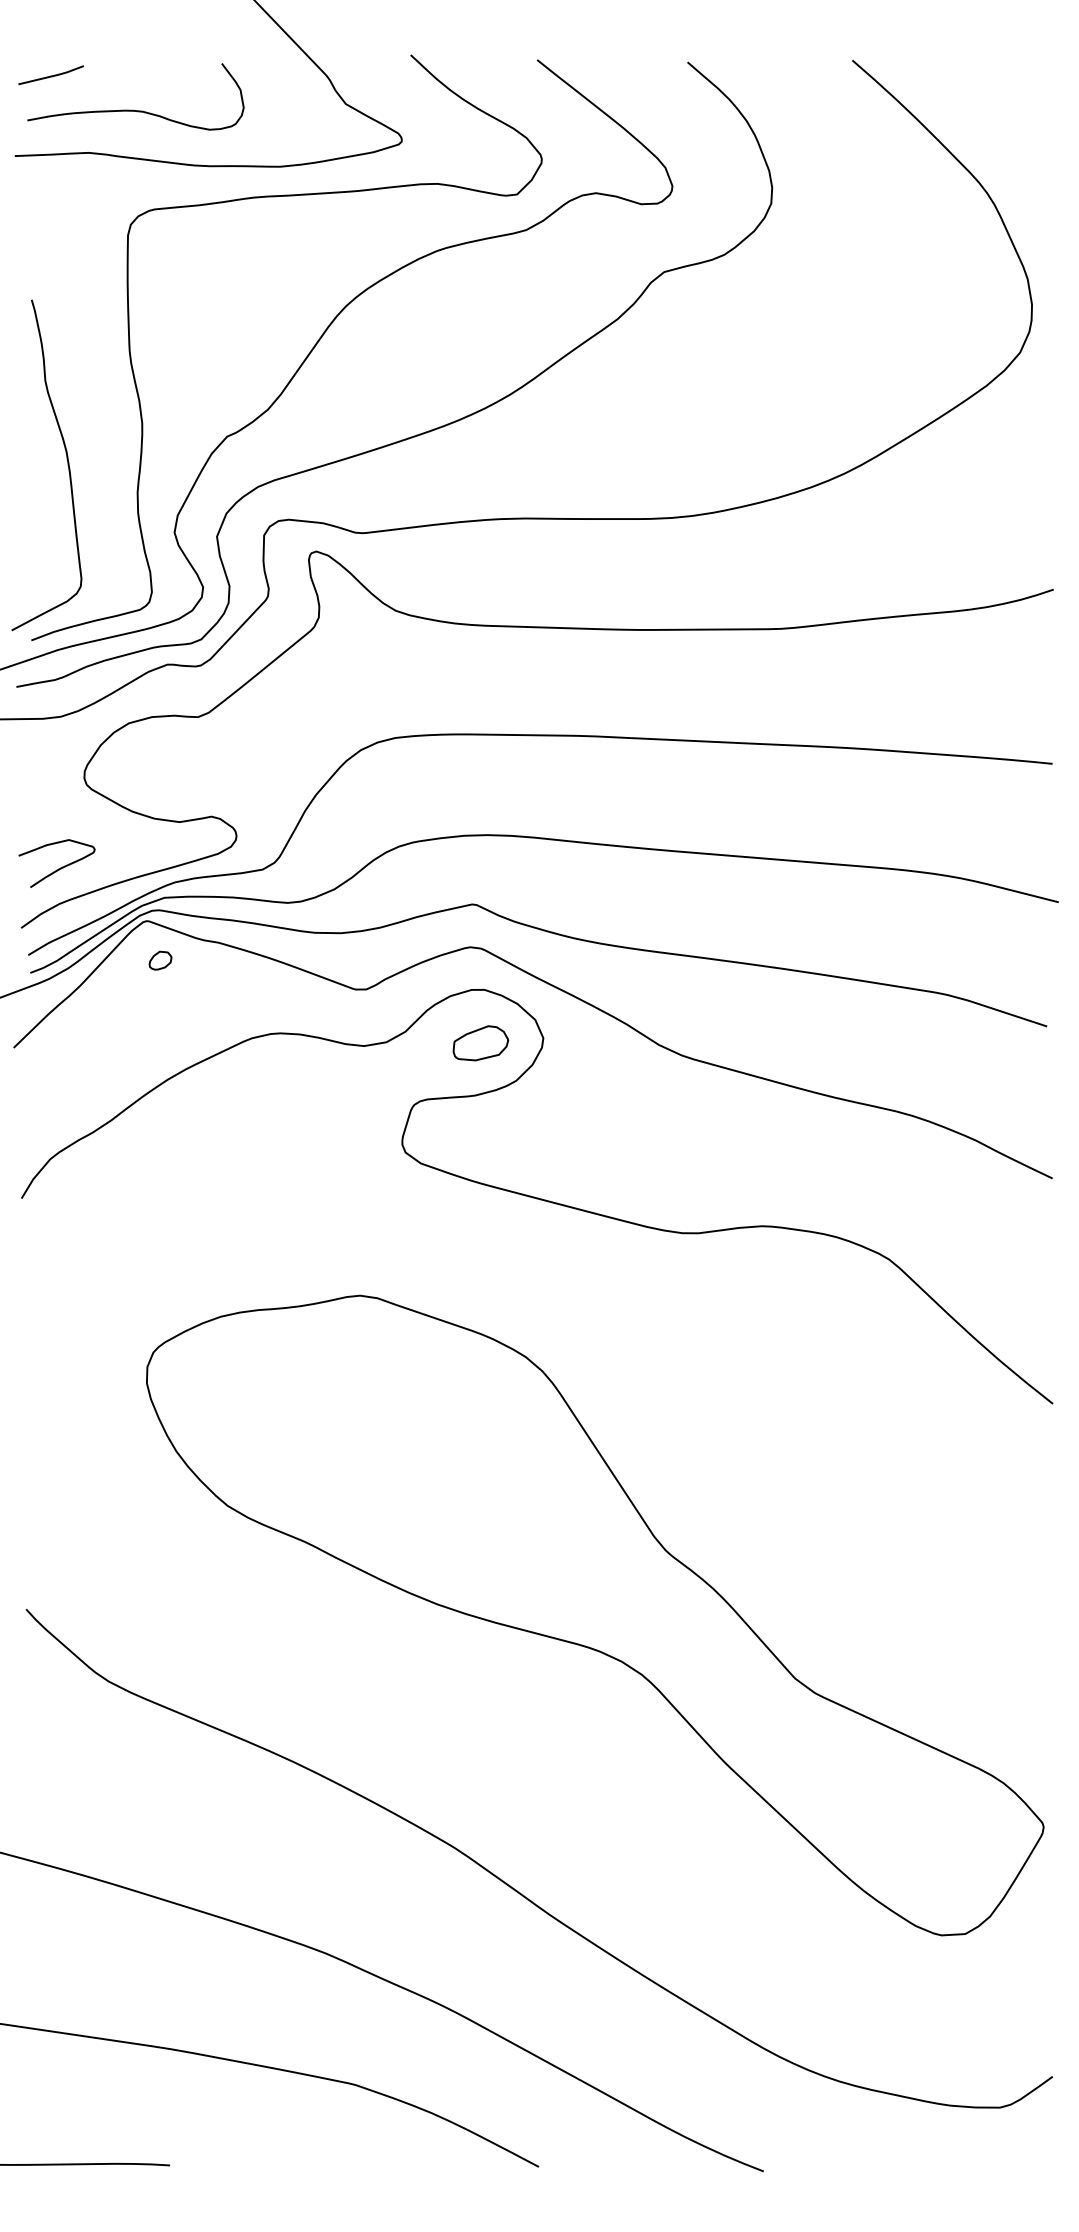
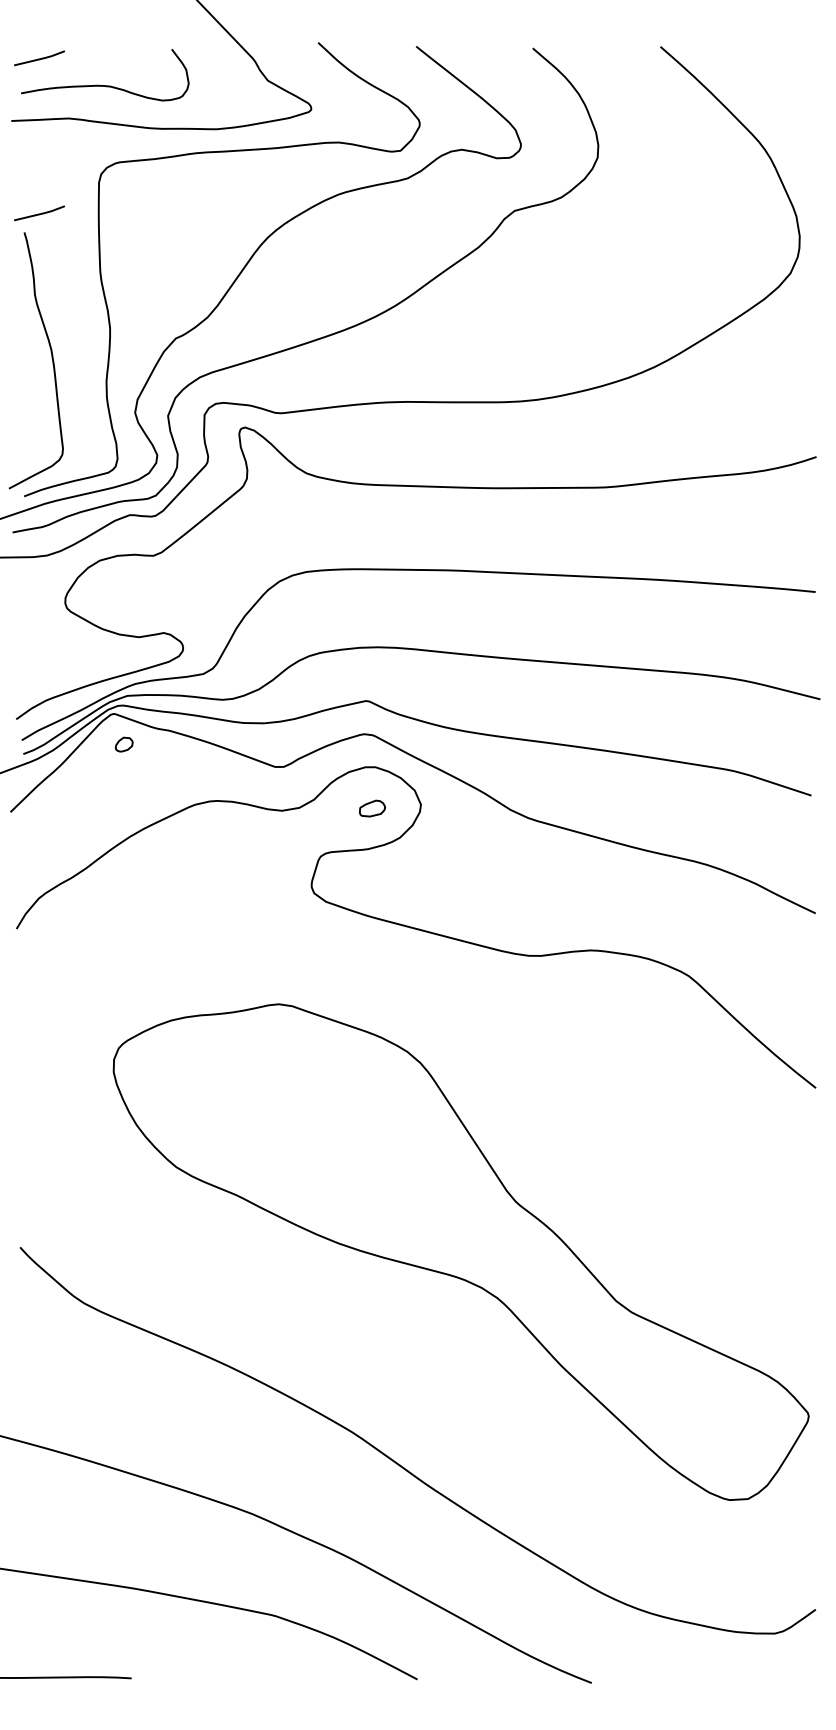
line: (51, 275) -> (39, 213), added
curve: (58, 867) -> (45, 672), removed
part: (480, 1043) -> (372, 808), size x0.6

